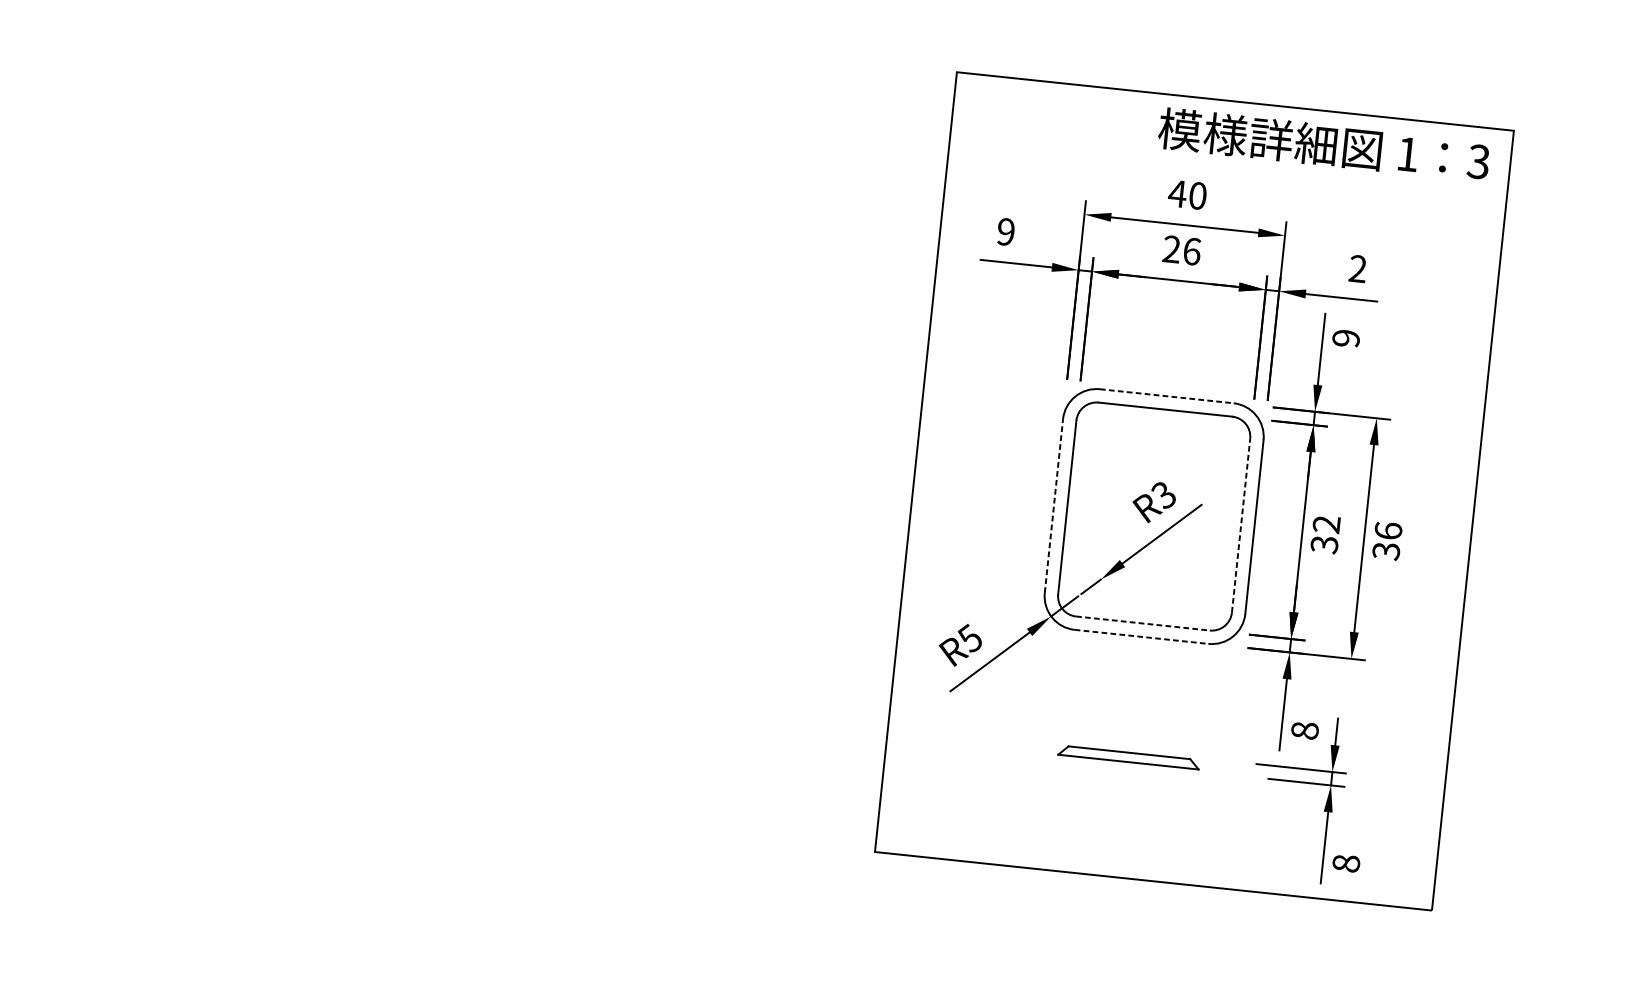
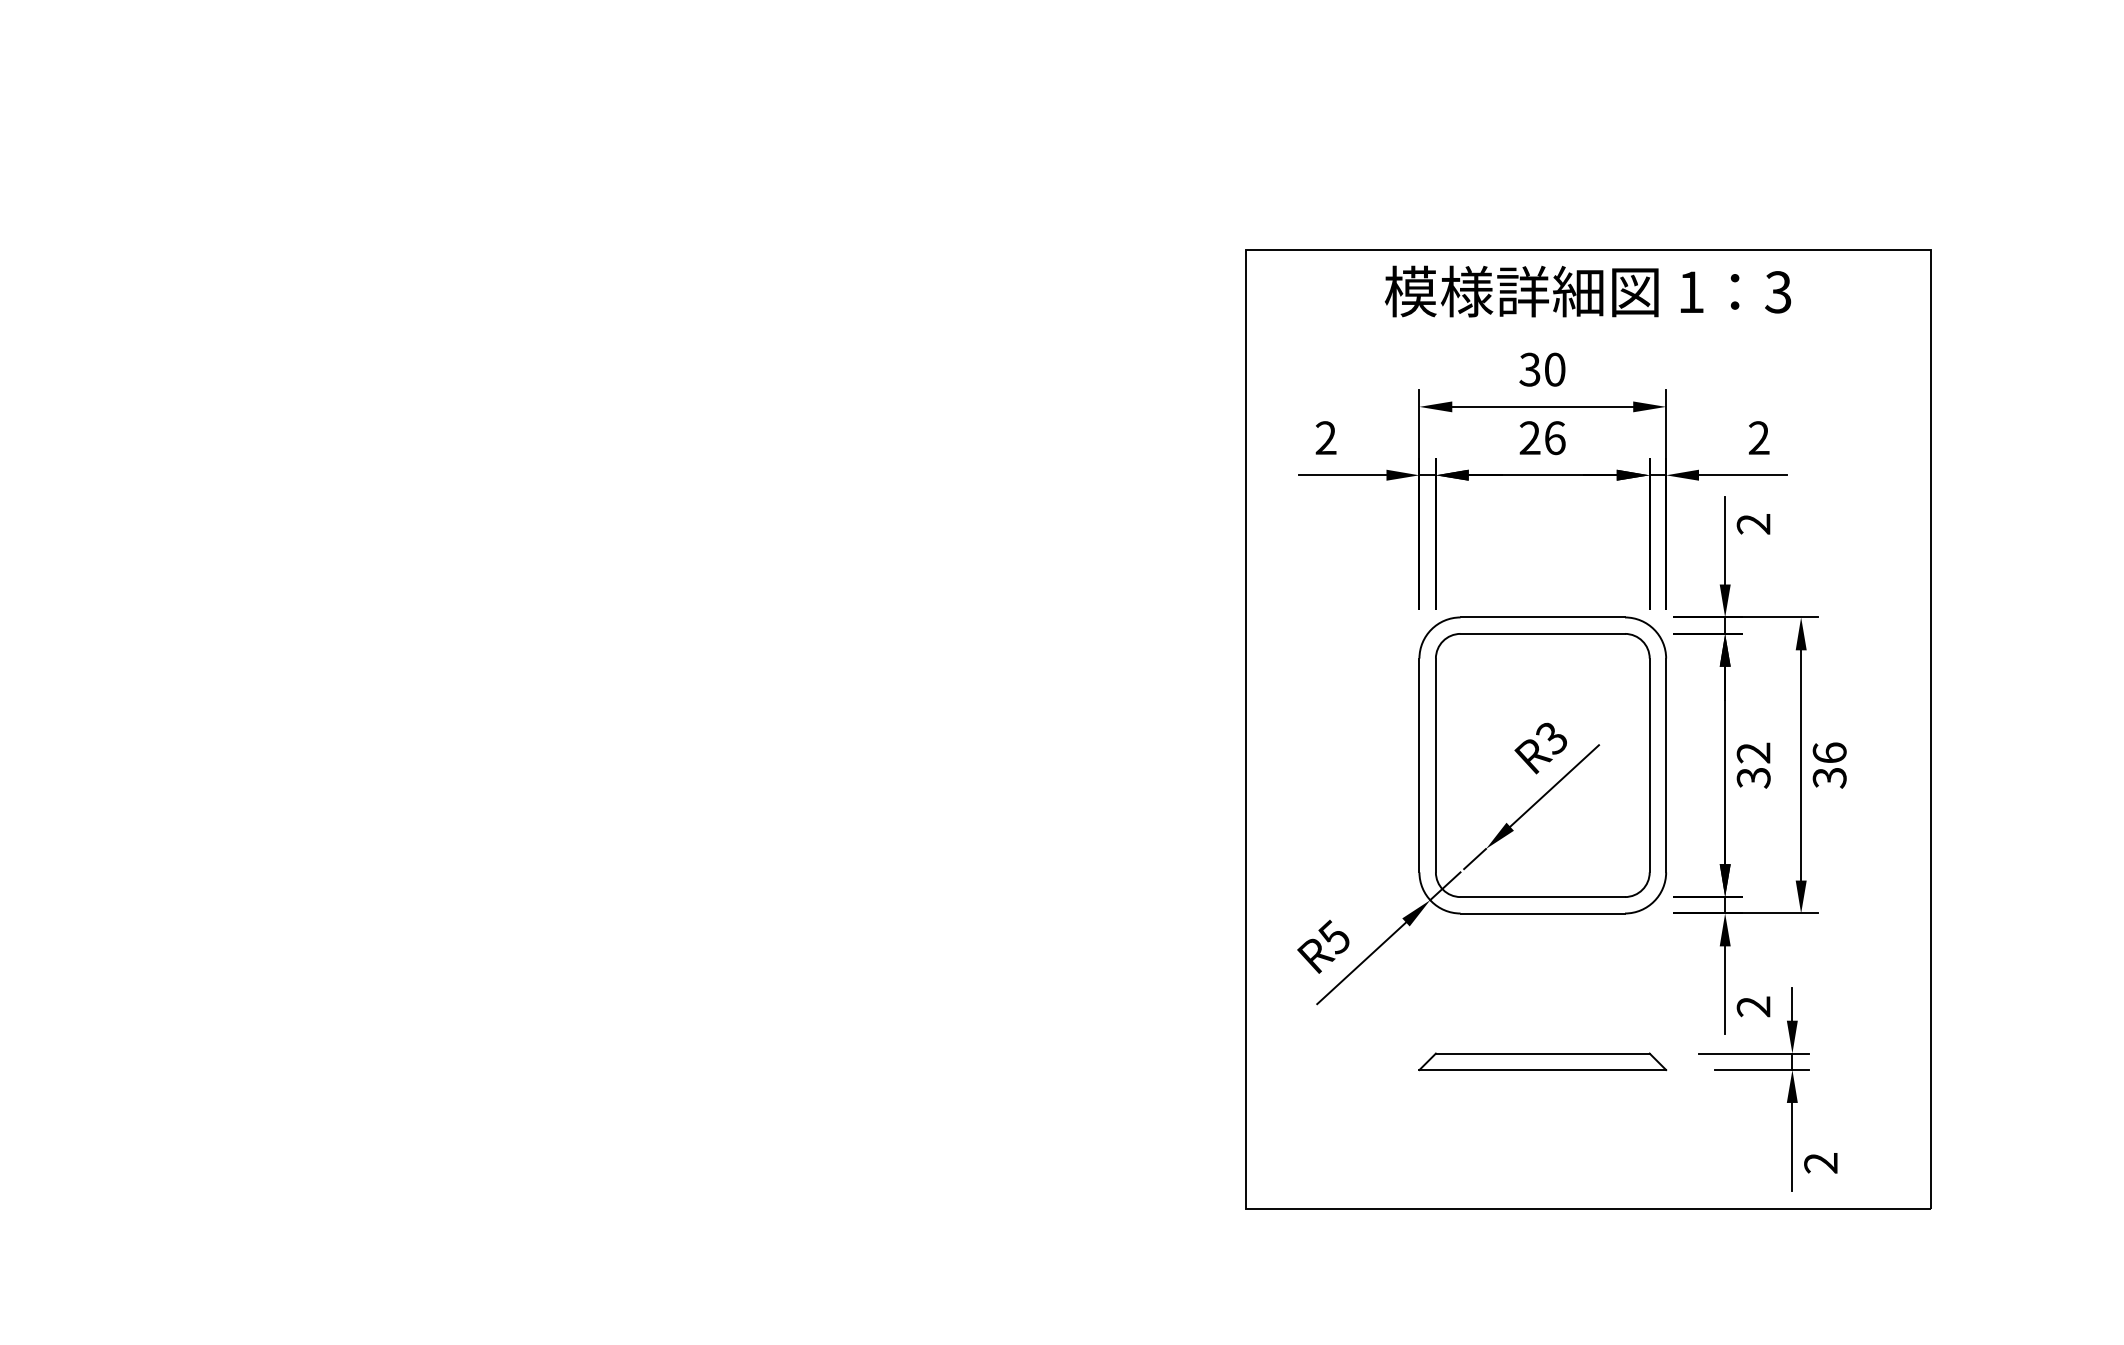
text: (1323, 144) -> (1587, 291), moved
text: (1177, 193) -> (1529, 369), 40 -> 30
text: (1005, 232) -> (1325, 438), 9 -> 2
text: (1346, 338) -> (1753, 524), 9 -> 2
line: (1167, 396) -> (1543, 617), dashed -> solid
line: (1053, 506) -> (1419, 765), dashed -> solid
line: (1240, 525) -> (1649, 765), dashed -> solid
line: (1143, 623) -> (1543, 897), dashed -> solid
line: (1142, 636) -> (1543, 913), dashed -> solid
text: (1304, 730) -> (1753, 1006), 8 -> 2
part: (1128, 757) -> (1542, 1061), size x1.43
text: (1345, 862) -> (1820, 1162), 8 -> 2

